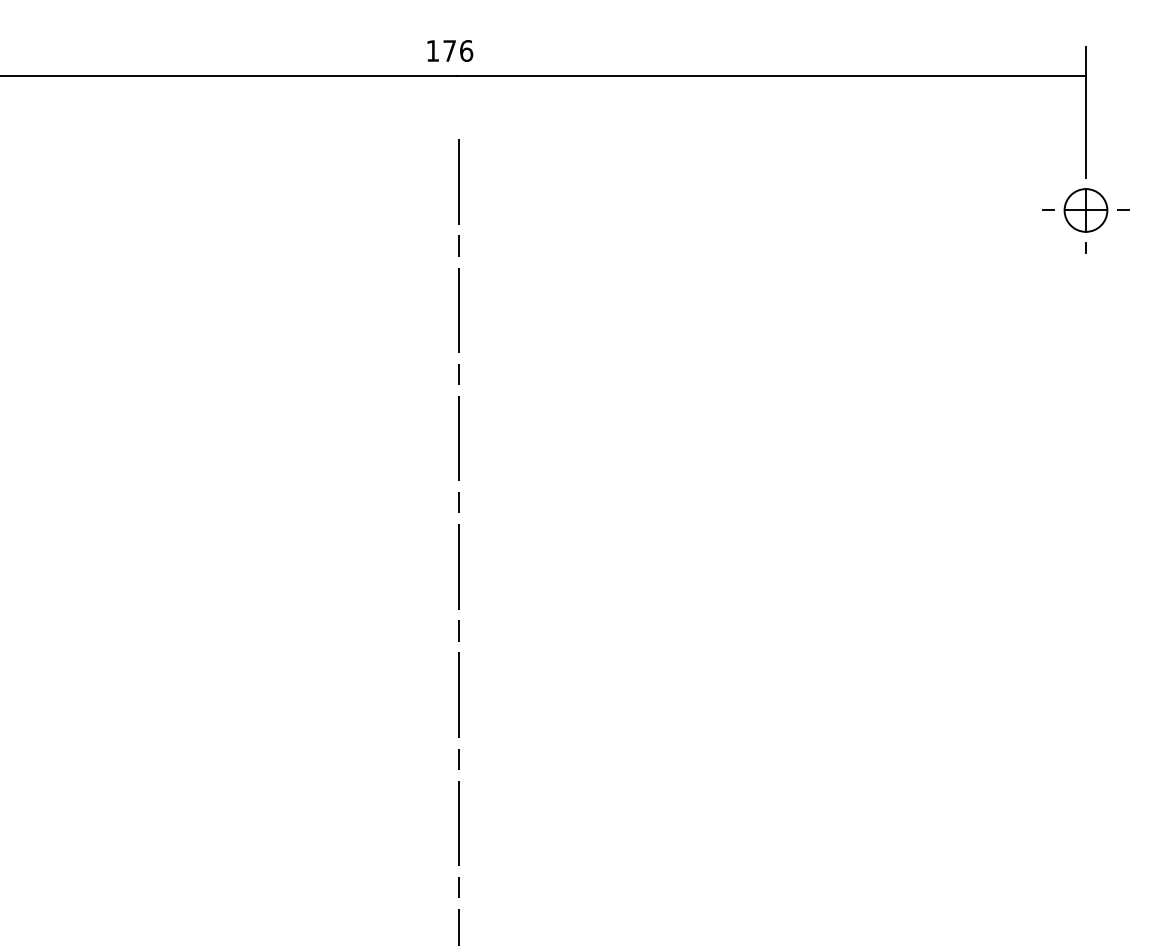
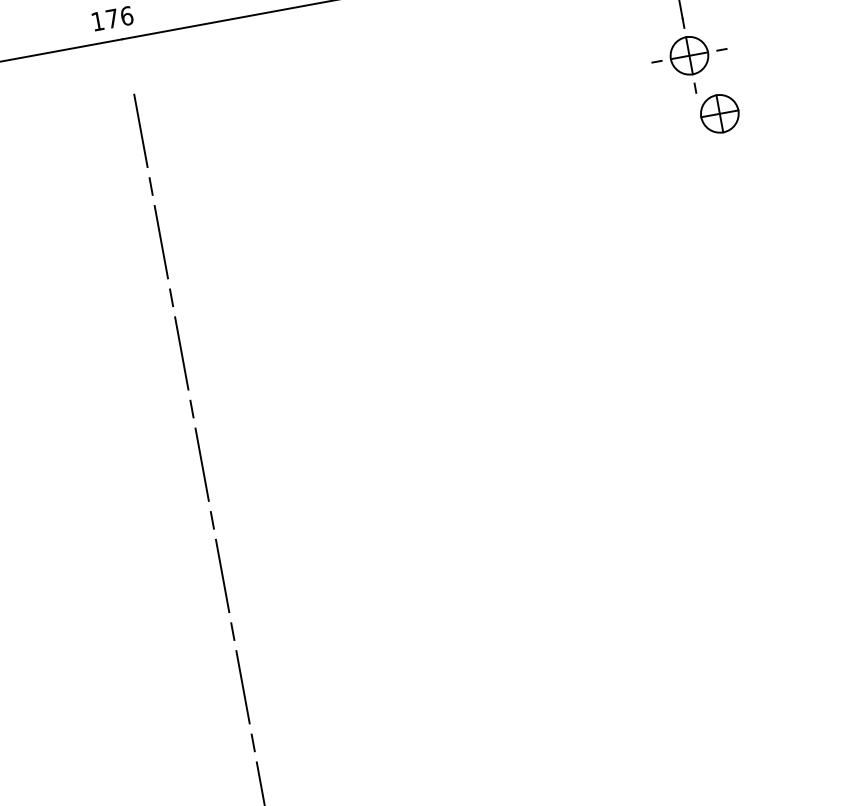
part: (1107, 281) -> (719, 113), added

